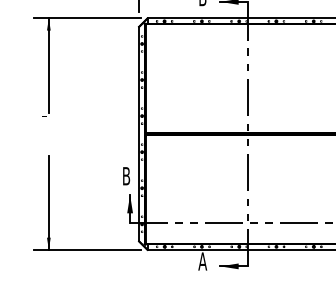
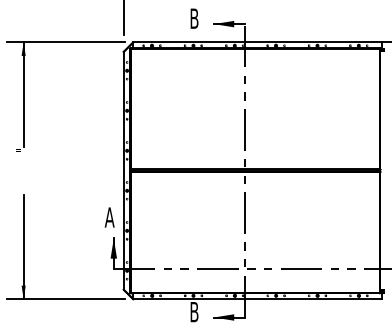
text: (126, 176) -> (109, 217), B -> A
text: (202, 261) -> (194, 312), A -> B

